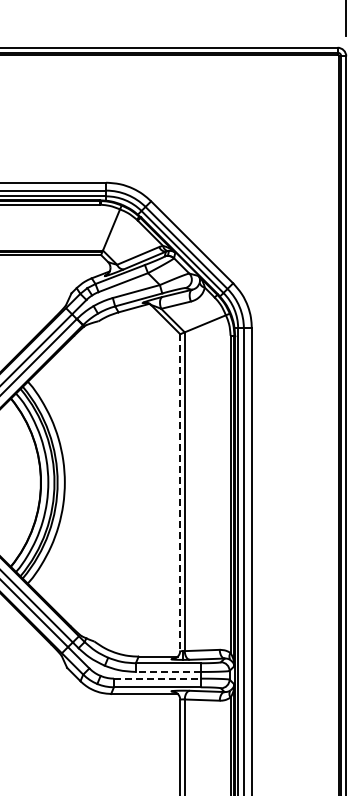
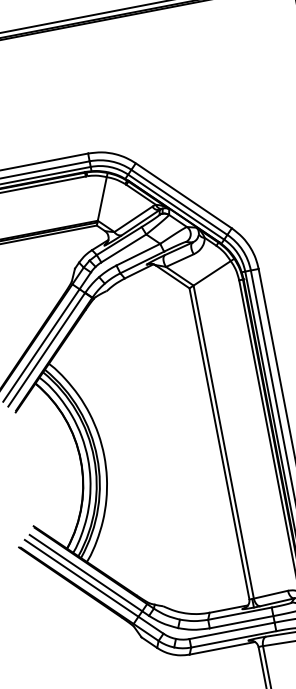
line: (180, 492) -> (219, 443), dashed -> solid
line: (167, 671) -> (240, 621), dashed -> solid
line: (157, 678) -> (232, 630), dashed -> solid

